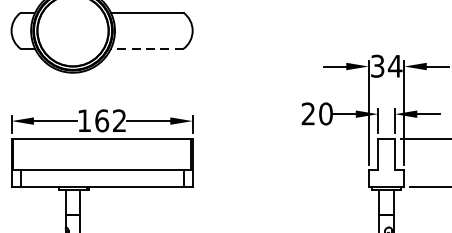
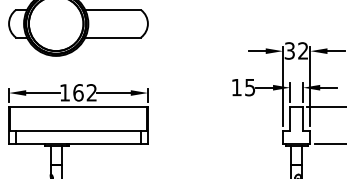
line: (147, 48) -> (113, 37), dashed -> solid
text: (394, 65) -> (302, 50), 34 -> 32
text: (317, 113) -> (243, 87), 20 -> 15

